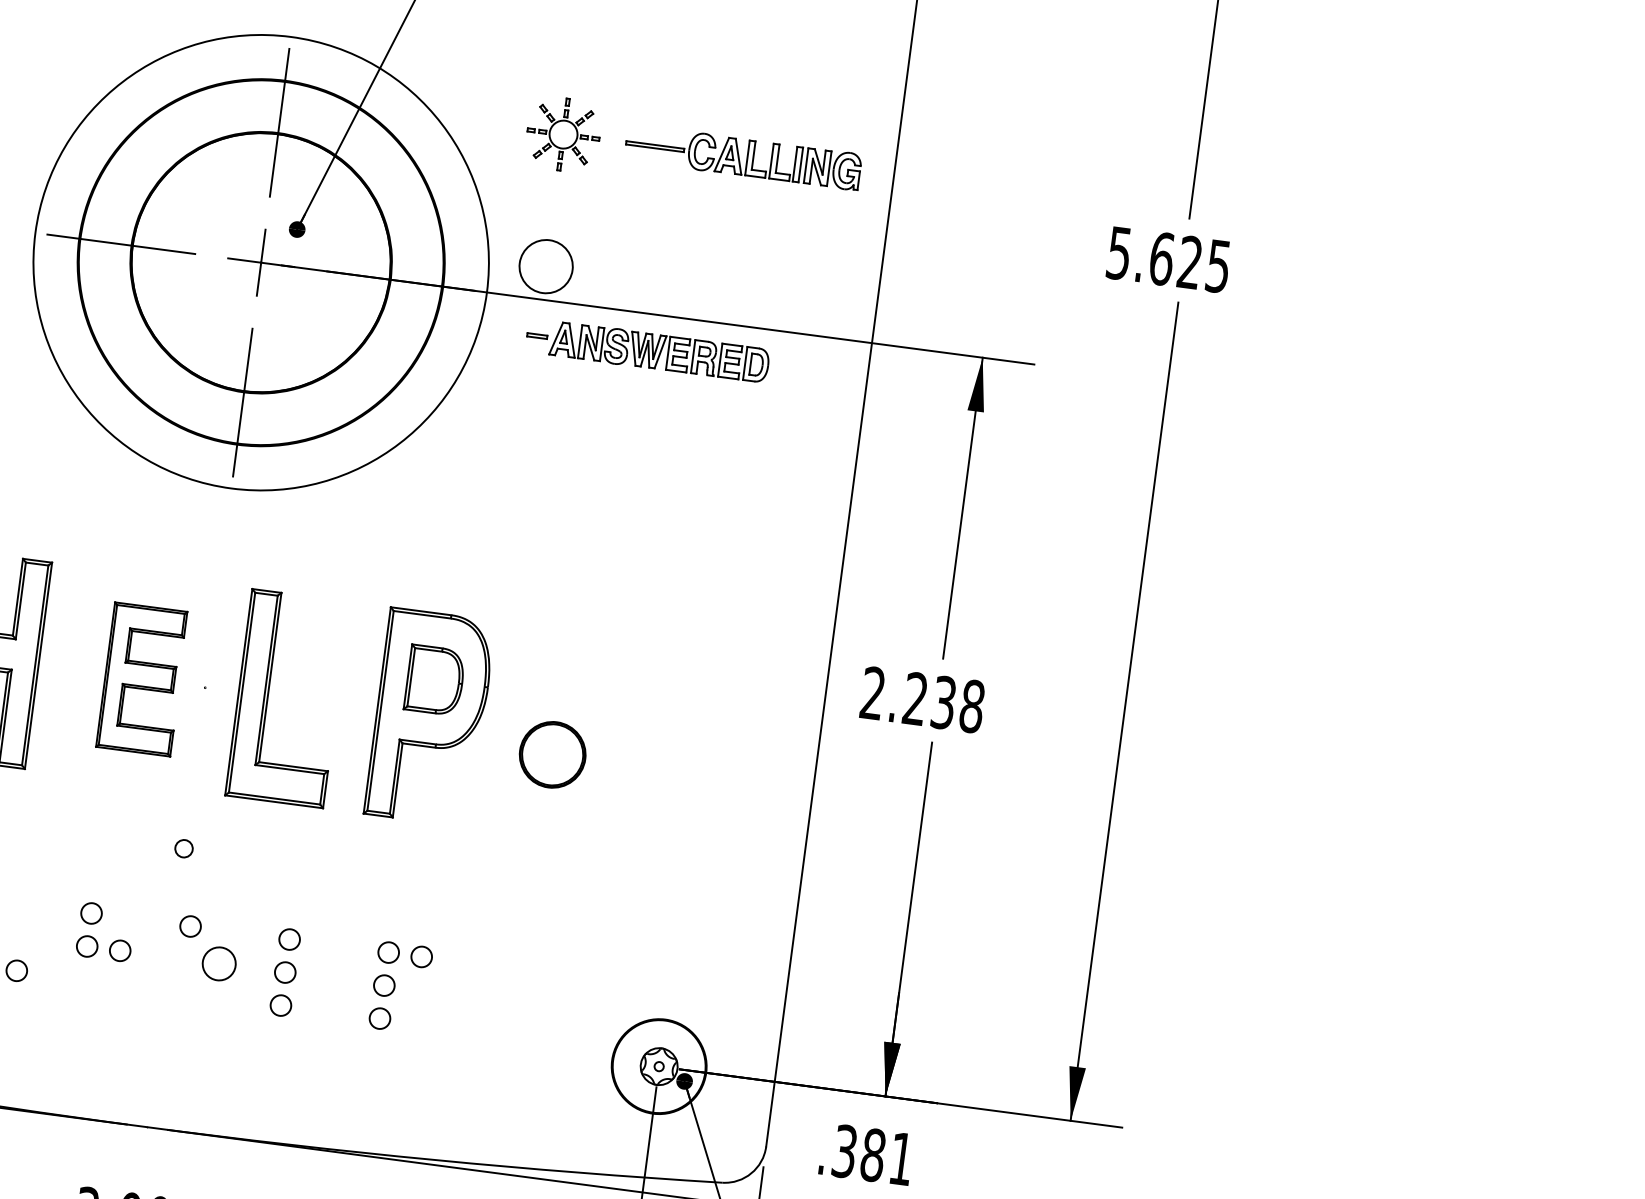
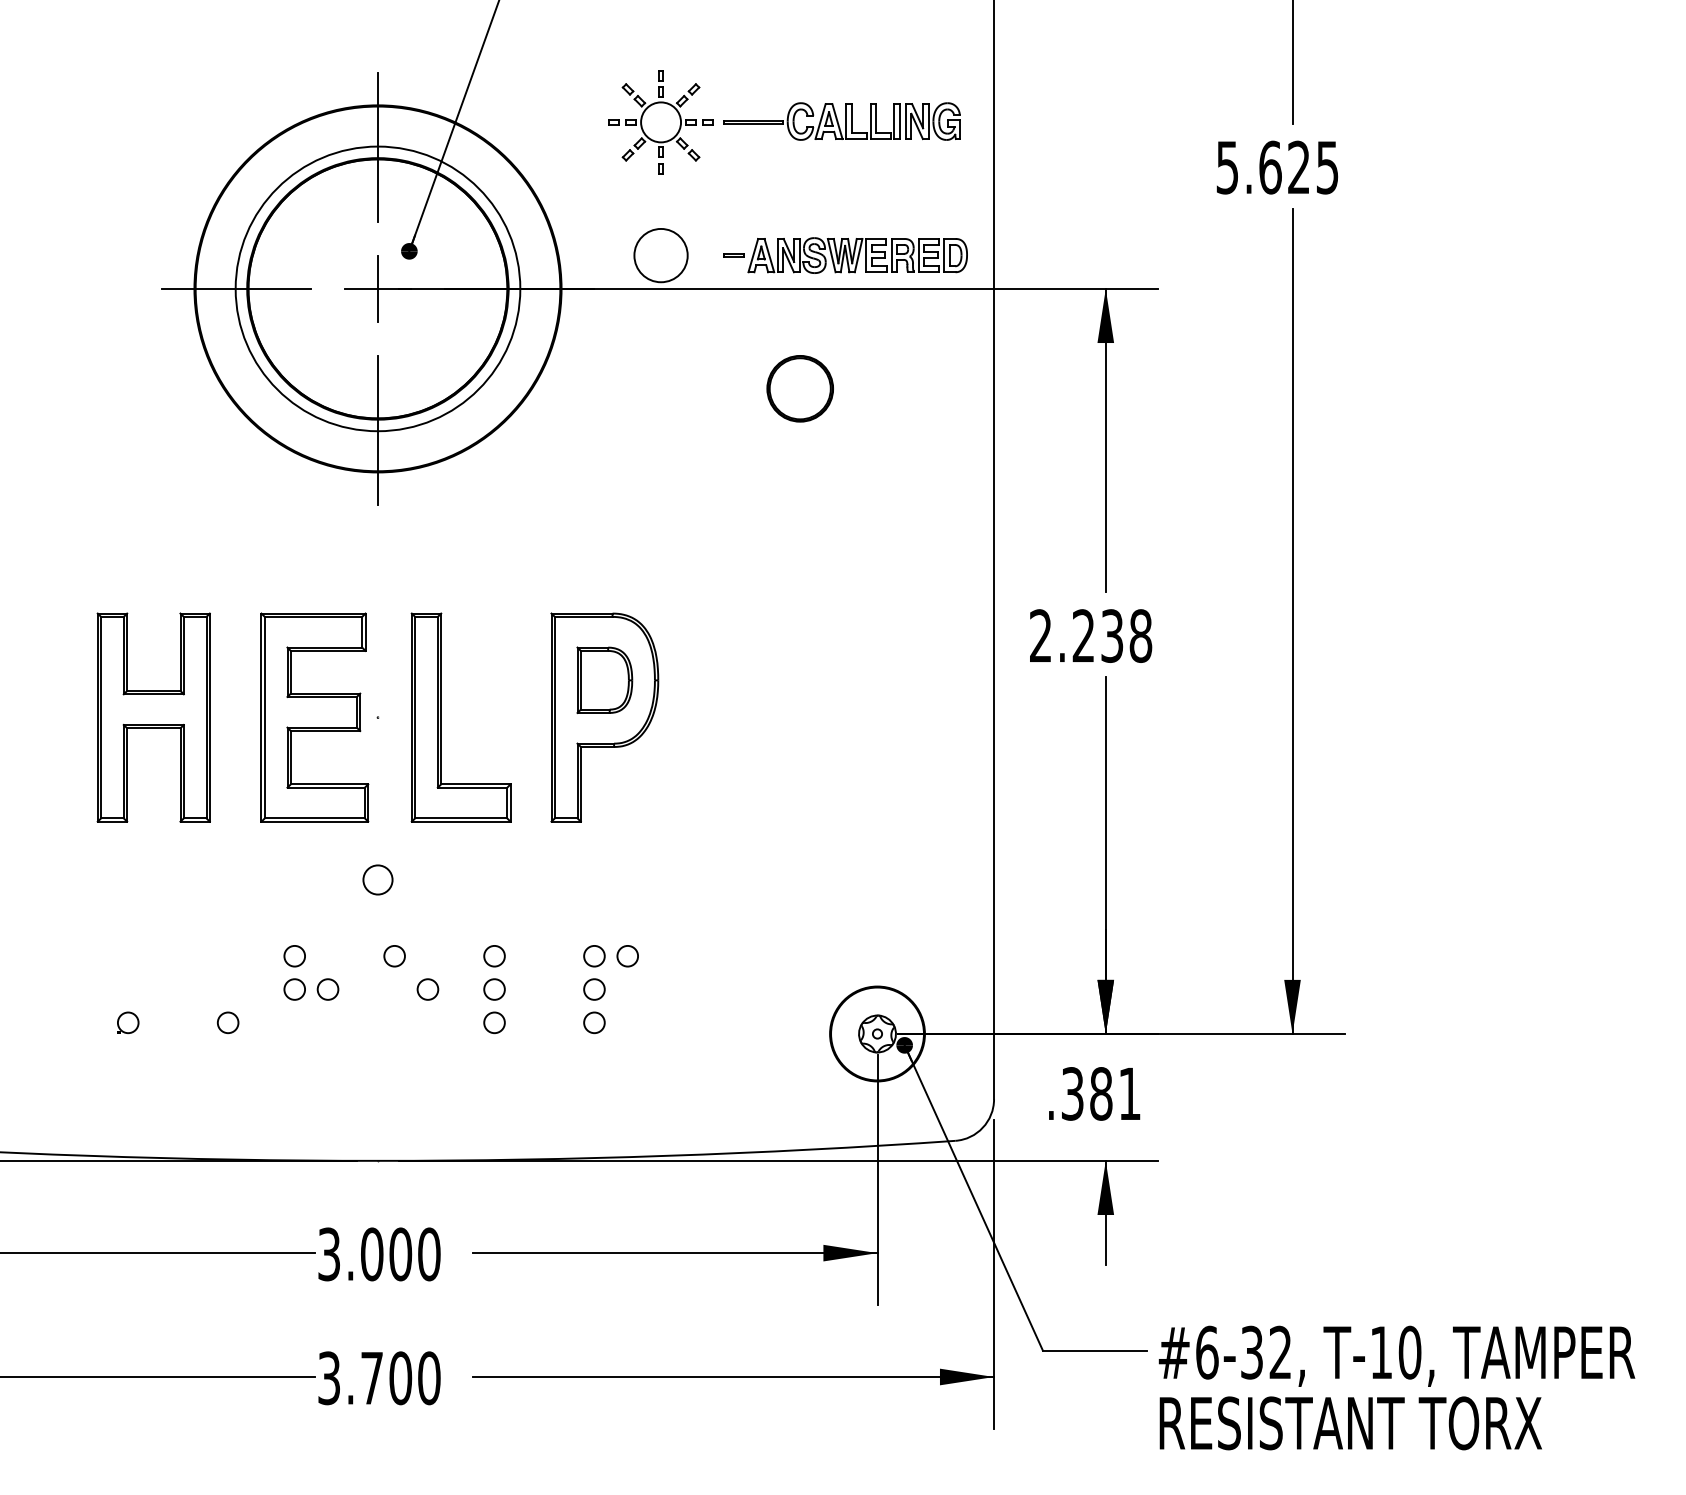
part: (563, 134) -> (660, 122), size x1.43
circle: (260, 262) -> (377, 288), size x0.62
part: (647, 350) -> (845, 255), moved
part: (142, 679) -> (314, 717), size x1.43
part: (551, 754) -> (799, 388), moved
circle: (183, 848) -> (377, 879), size x1.67
circle: (218, 963) -> (427, 989), size x0.62

